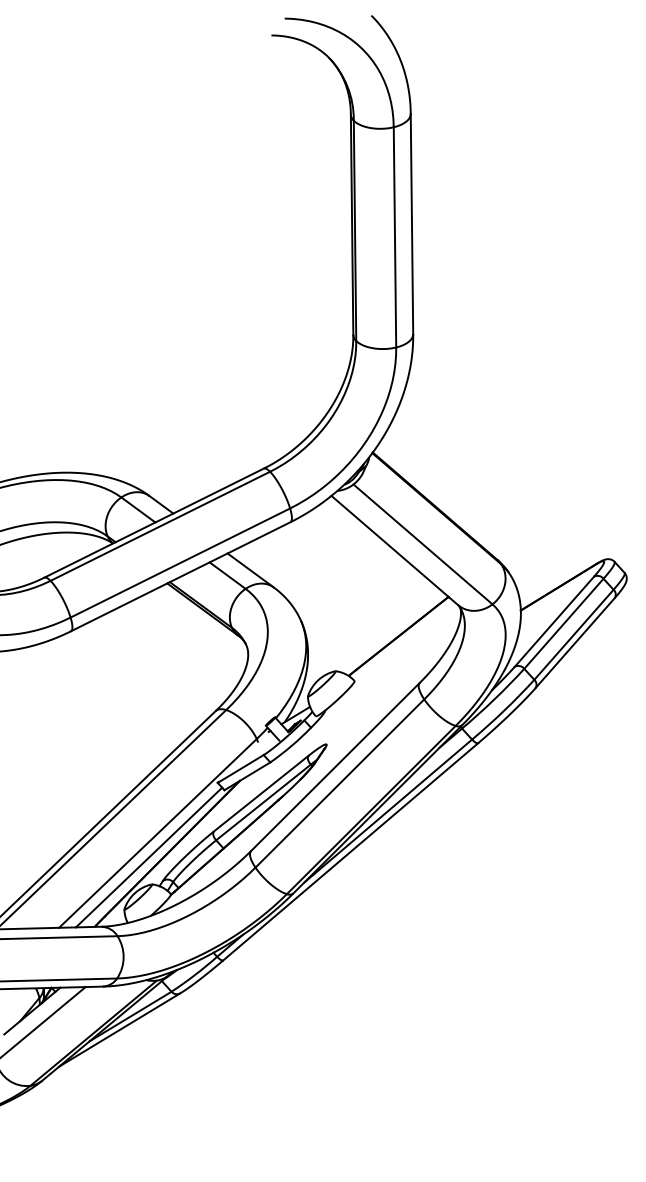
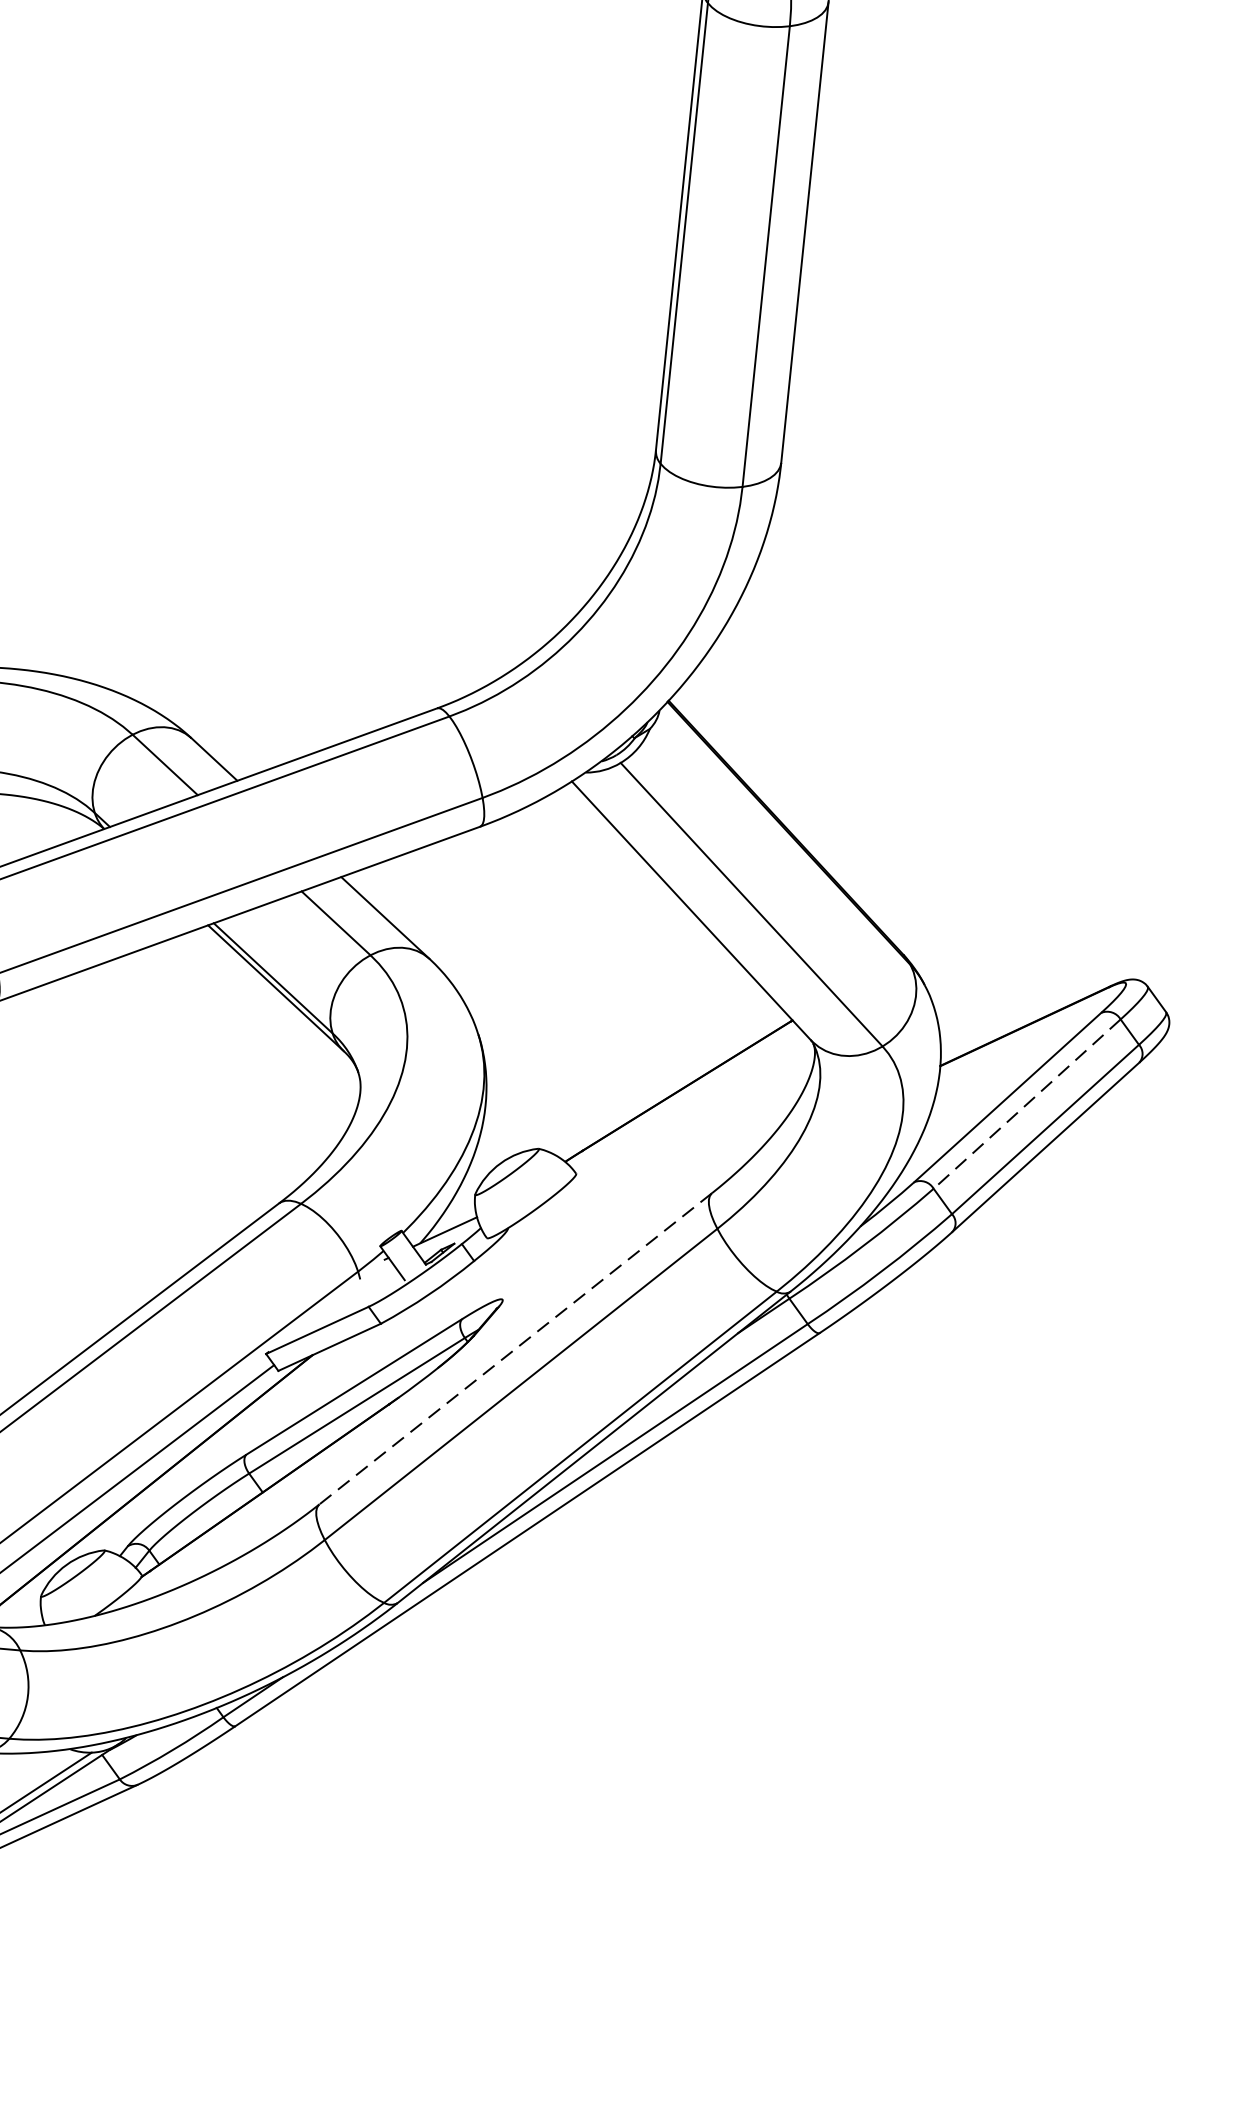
line: (563, 623) -> (1026, 1103), solid -> dashed
line: (335, 767) -> (515, 1349), solid -> dashed

